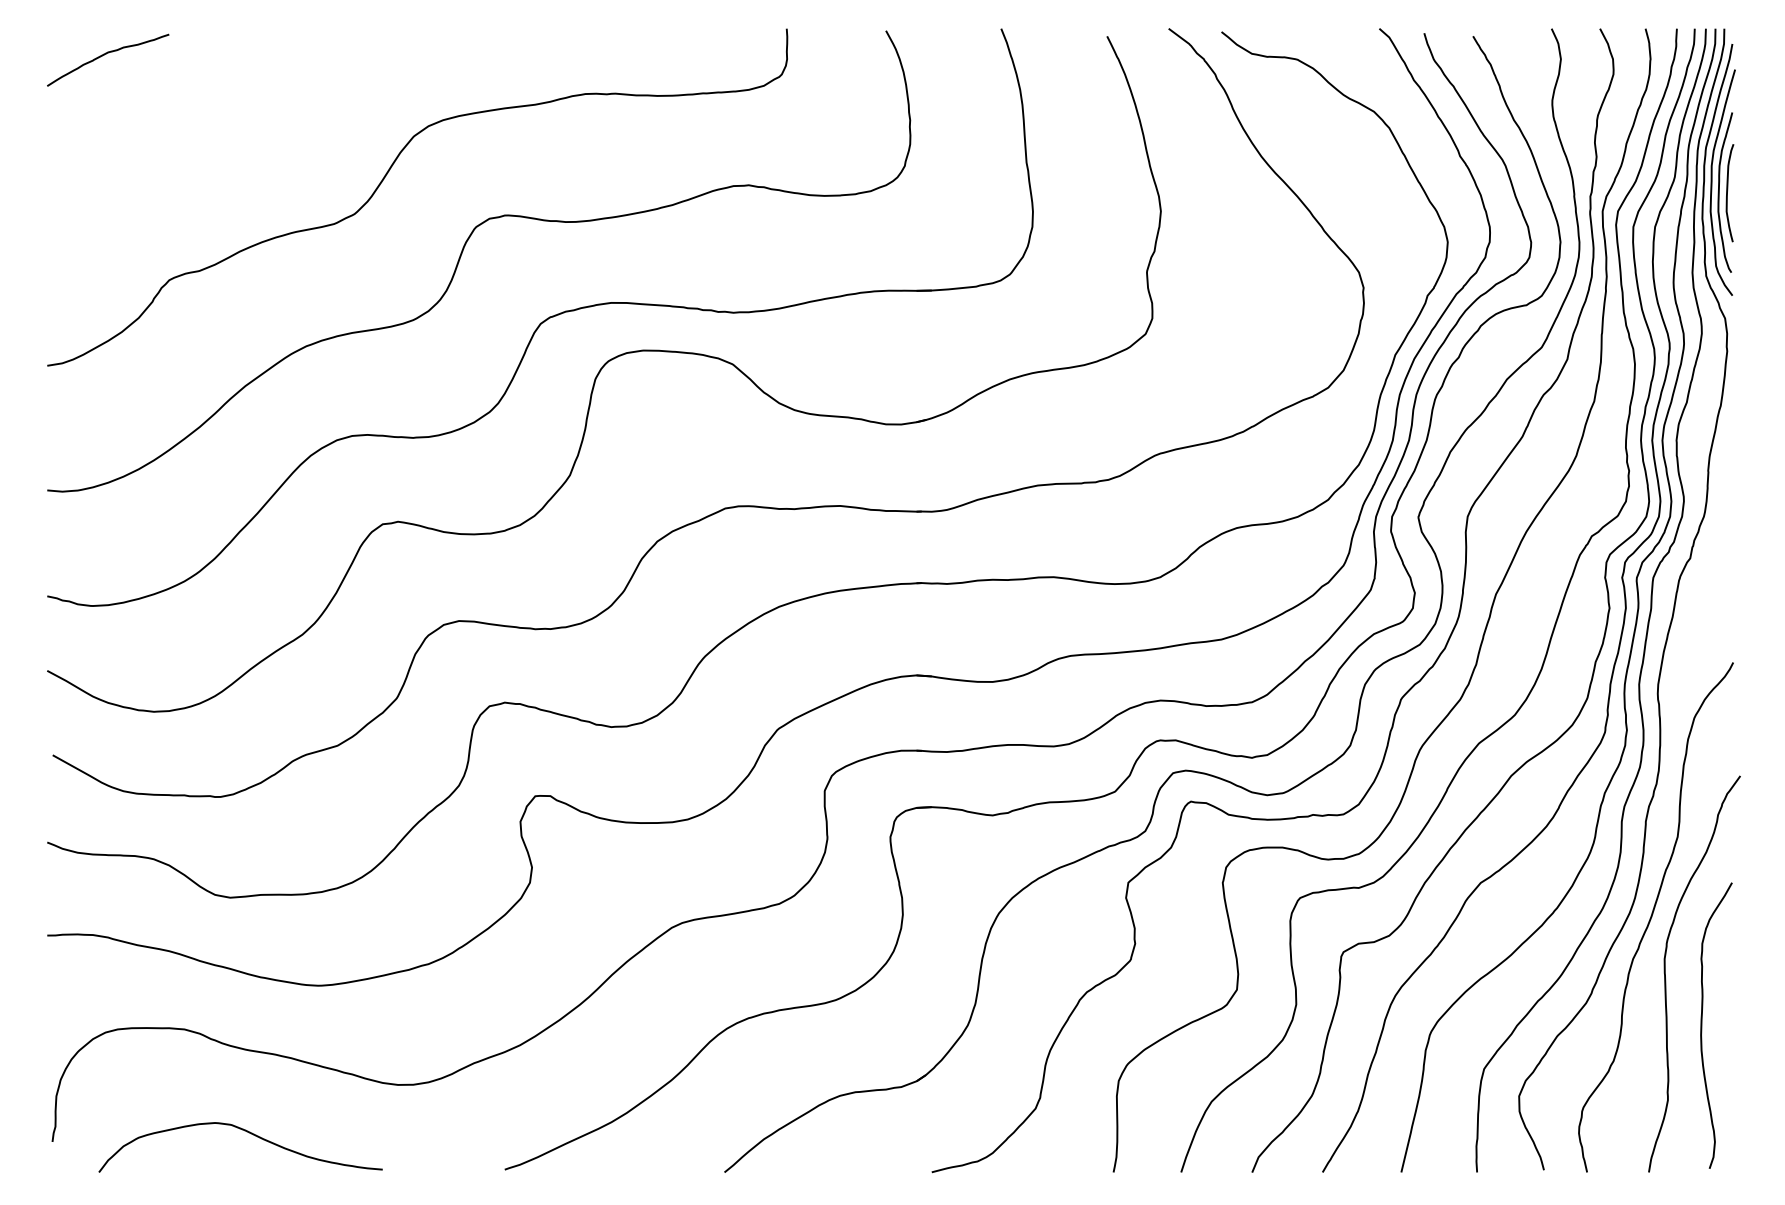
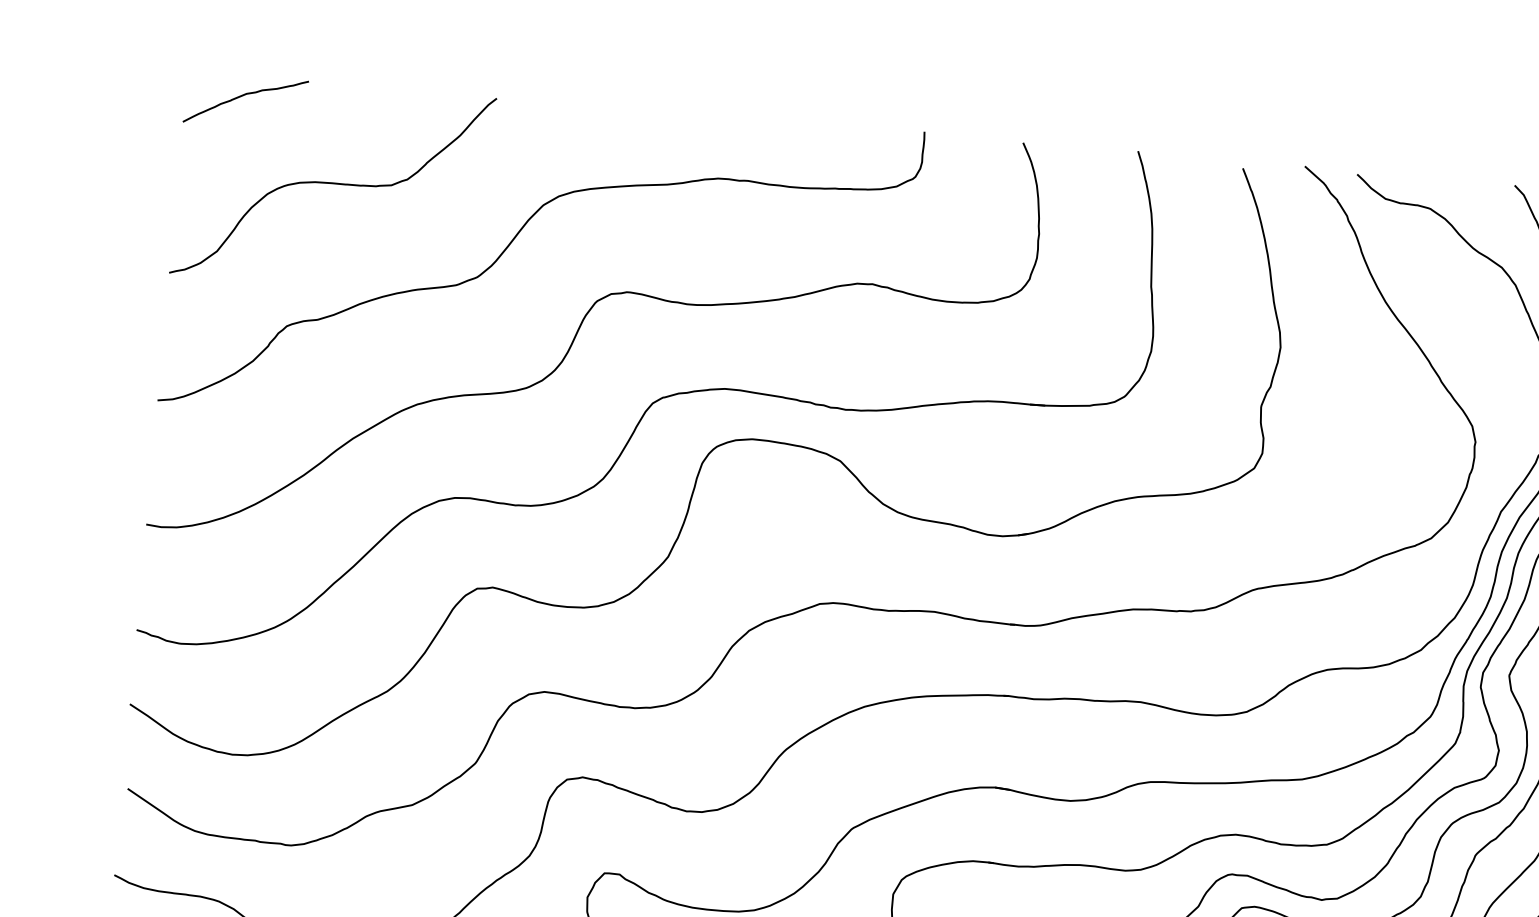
curve: (202, 134) -> (333, 184), added

